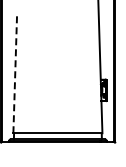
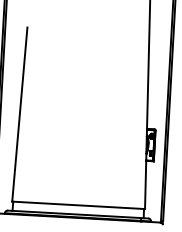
line: (15, 74) -> (20, 114), dashed -> solid

